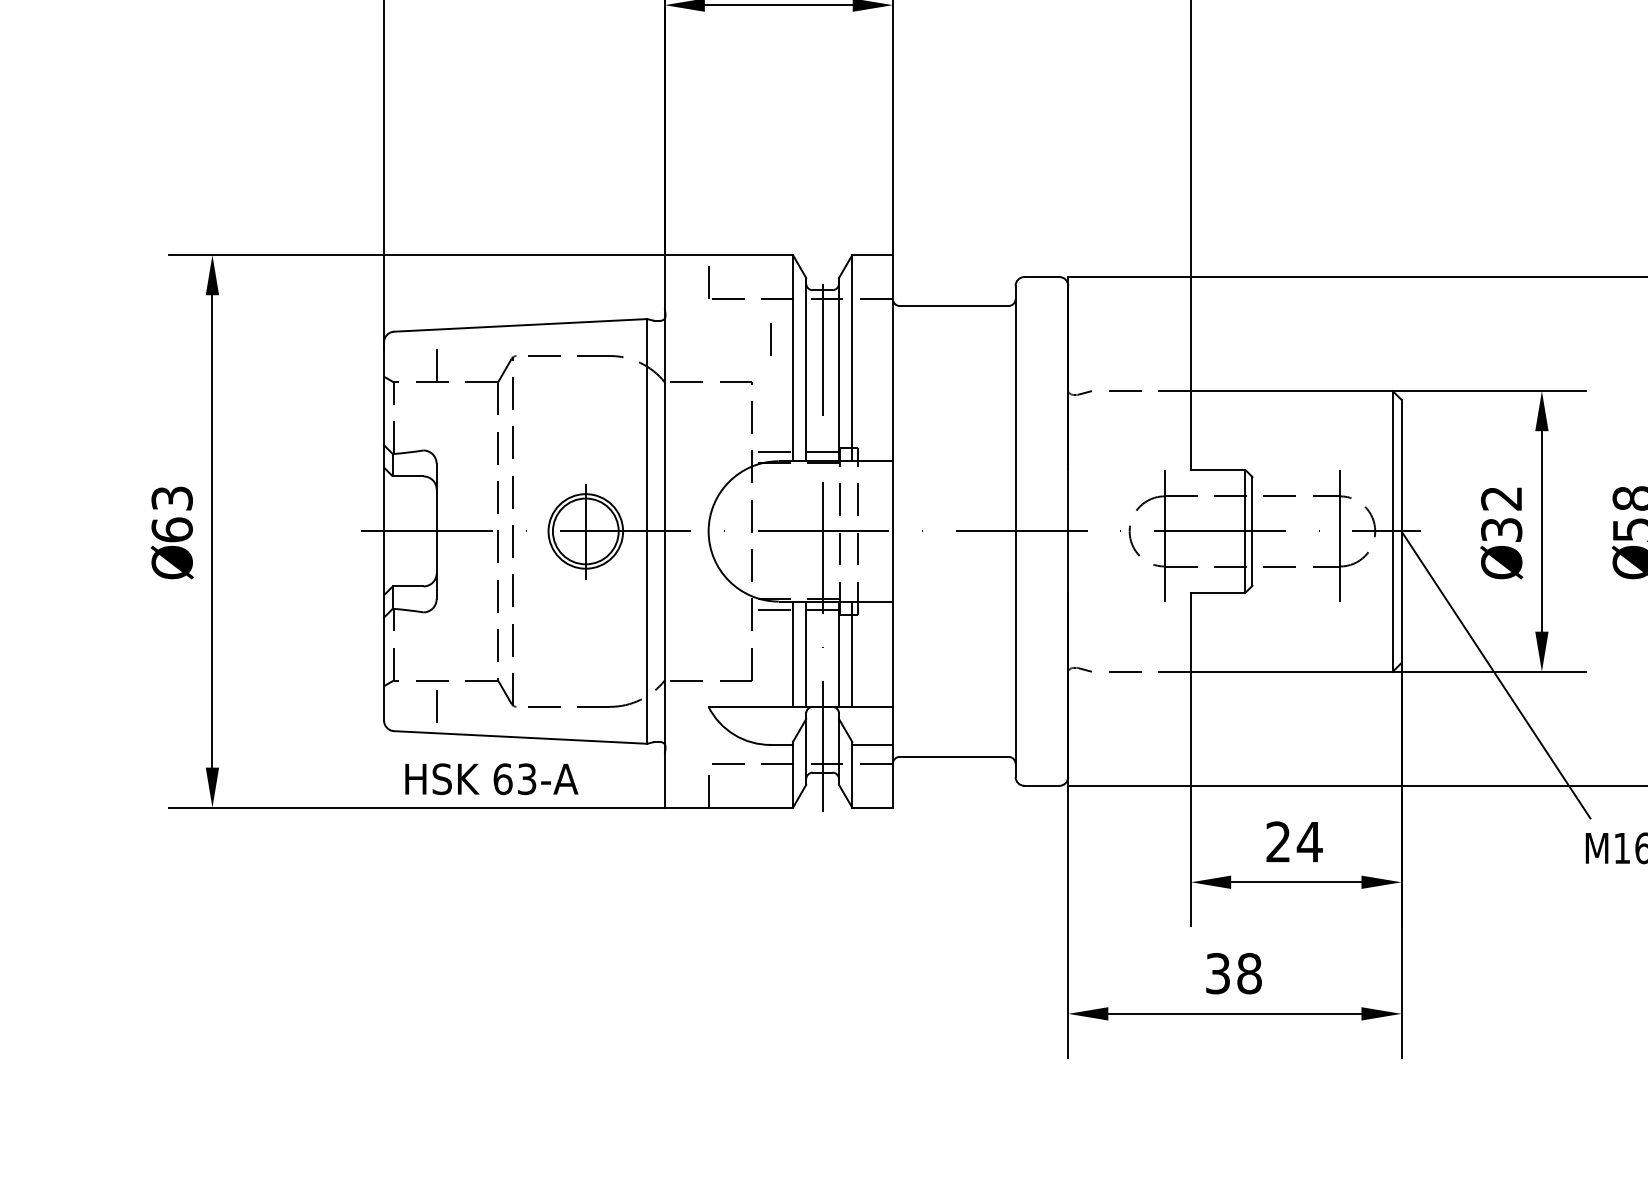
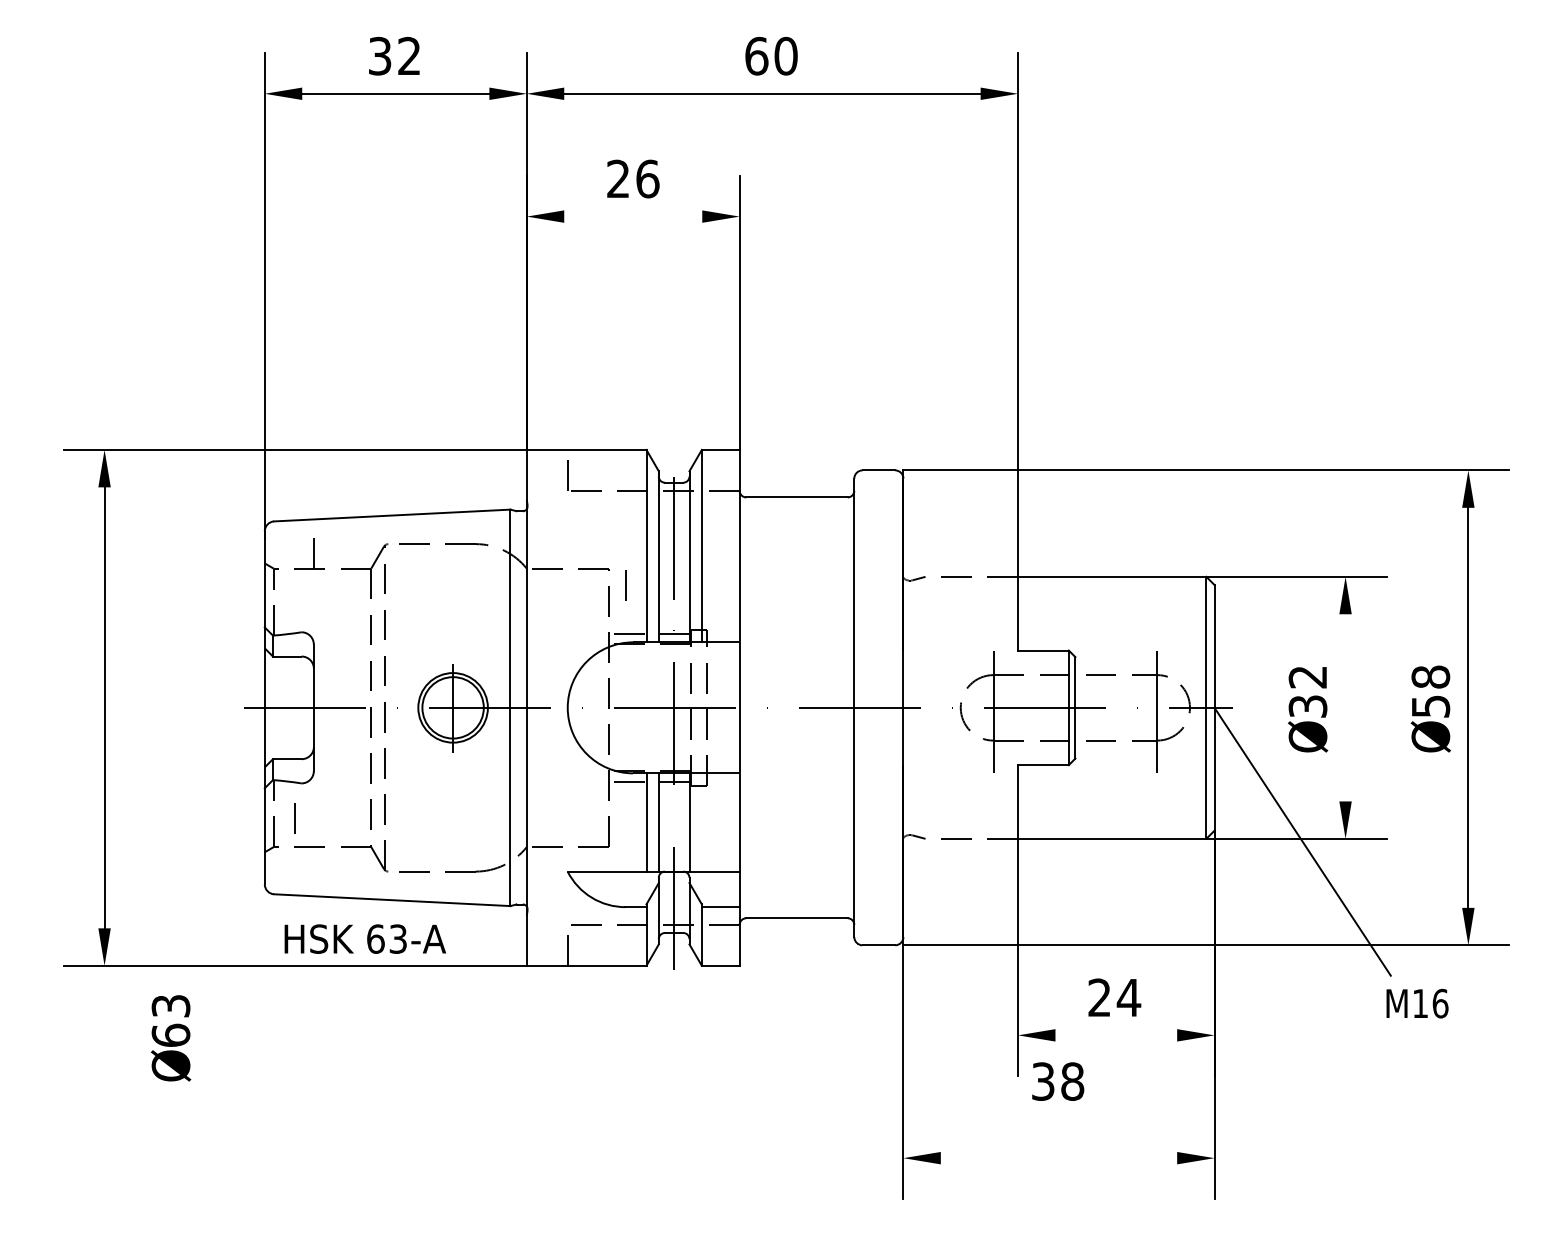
line: (779, 5) -> (633, 216), removed
line: (770, 339) -> (625, 585), moved
line: (1541, 531) -> (1345, 707), removed
text: (172, 533) -> (171, 1038), moved
line: (851, 654) -> (701, 822), removed
line: (436, 706) -> (294, 818), moved
line: (1296, 882) -> (1116, 1035), removed
text: (1234, 973) -> (1058, 1081), moved
line: (1234, 1014) -> (1058, 1158), removed

